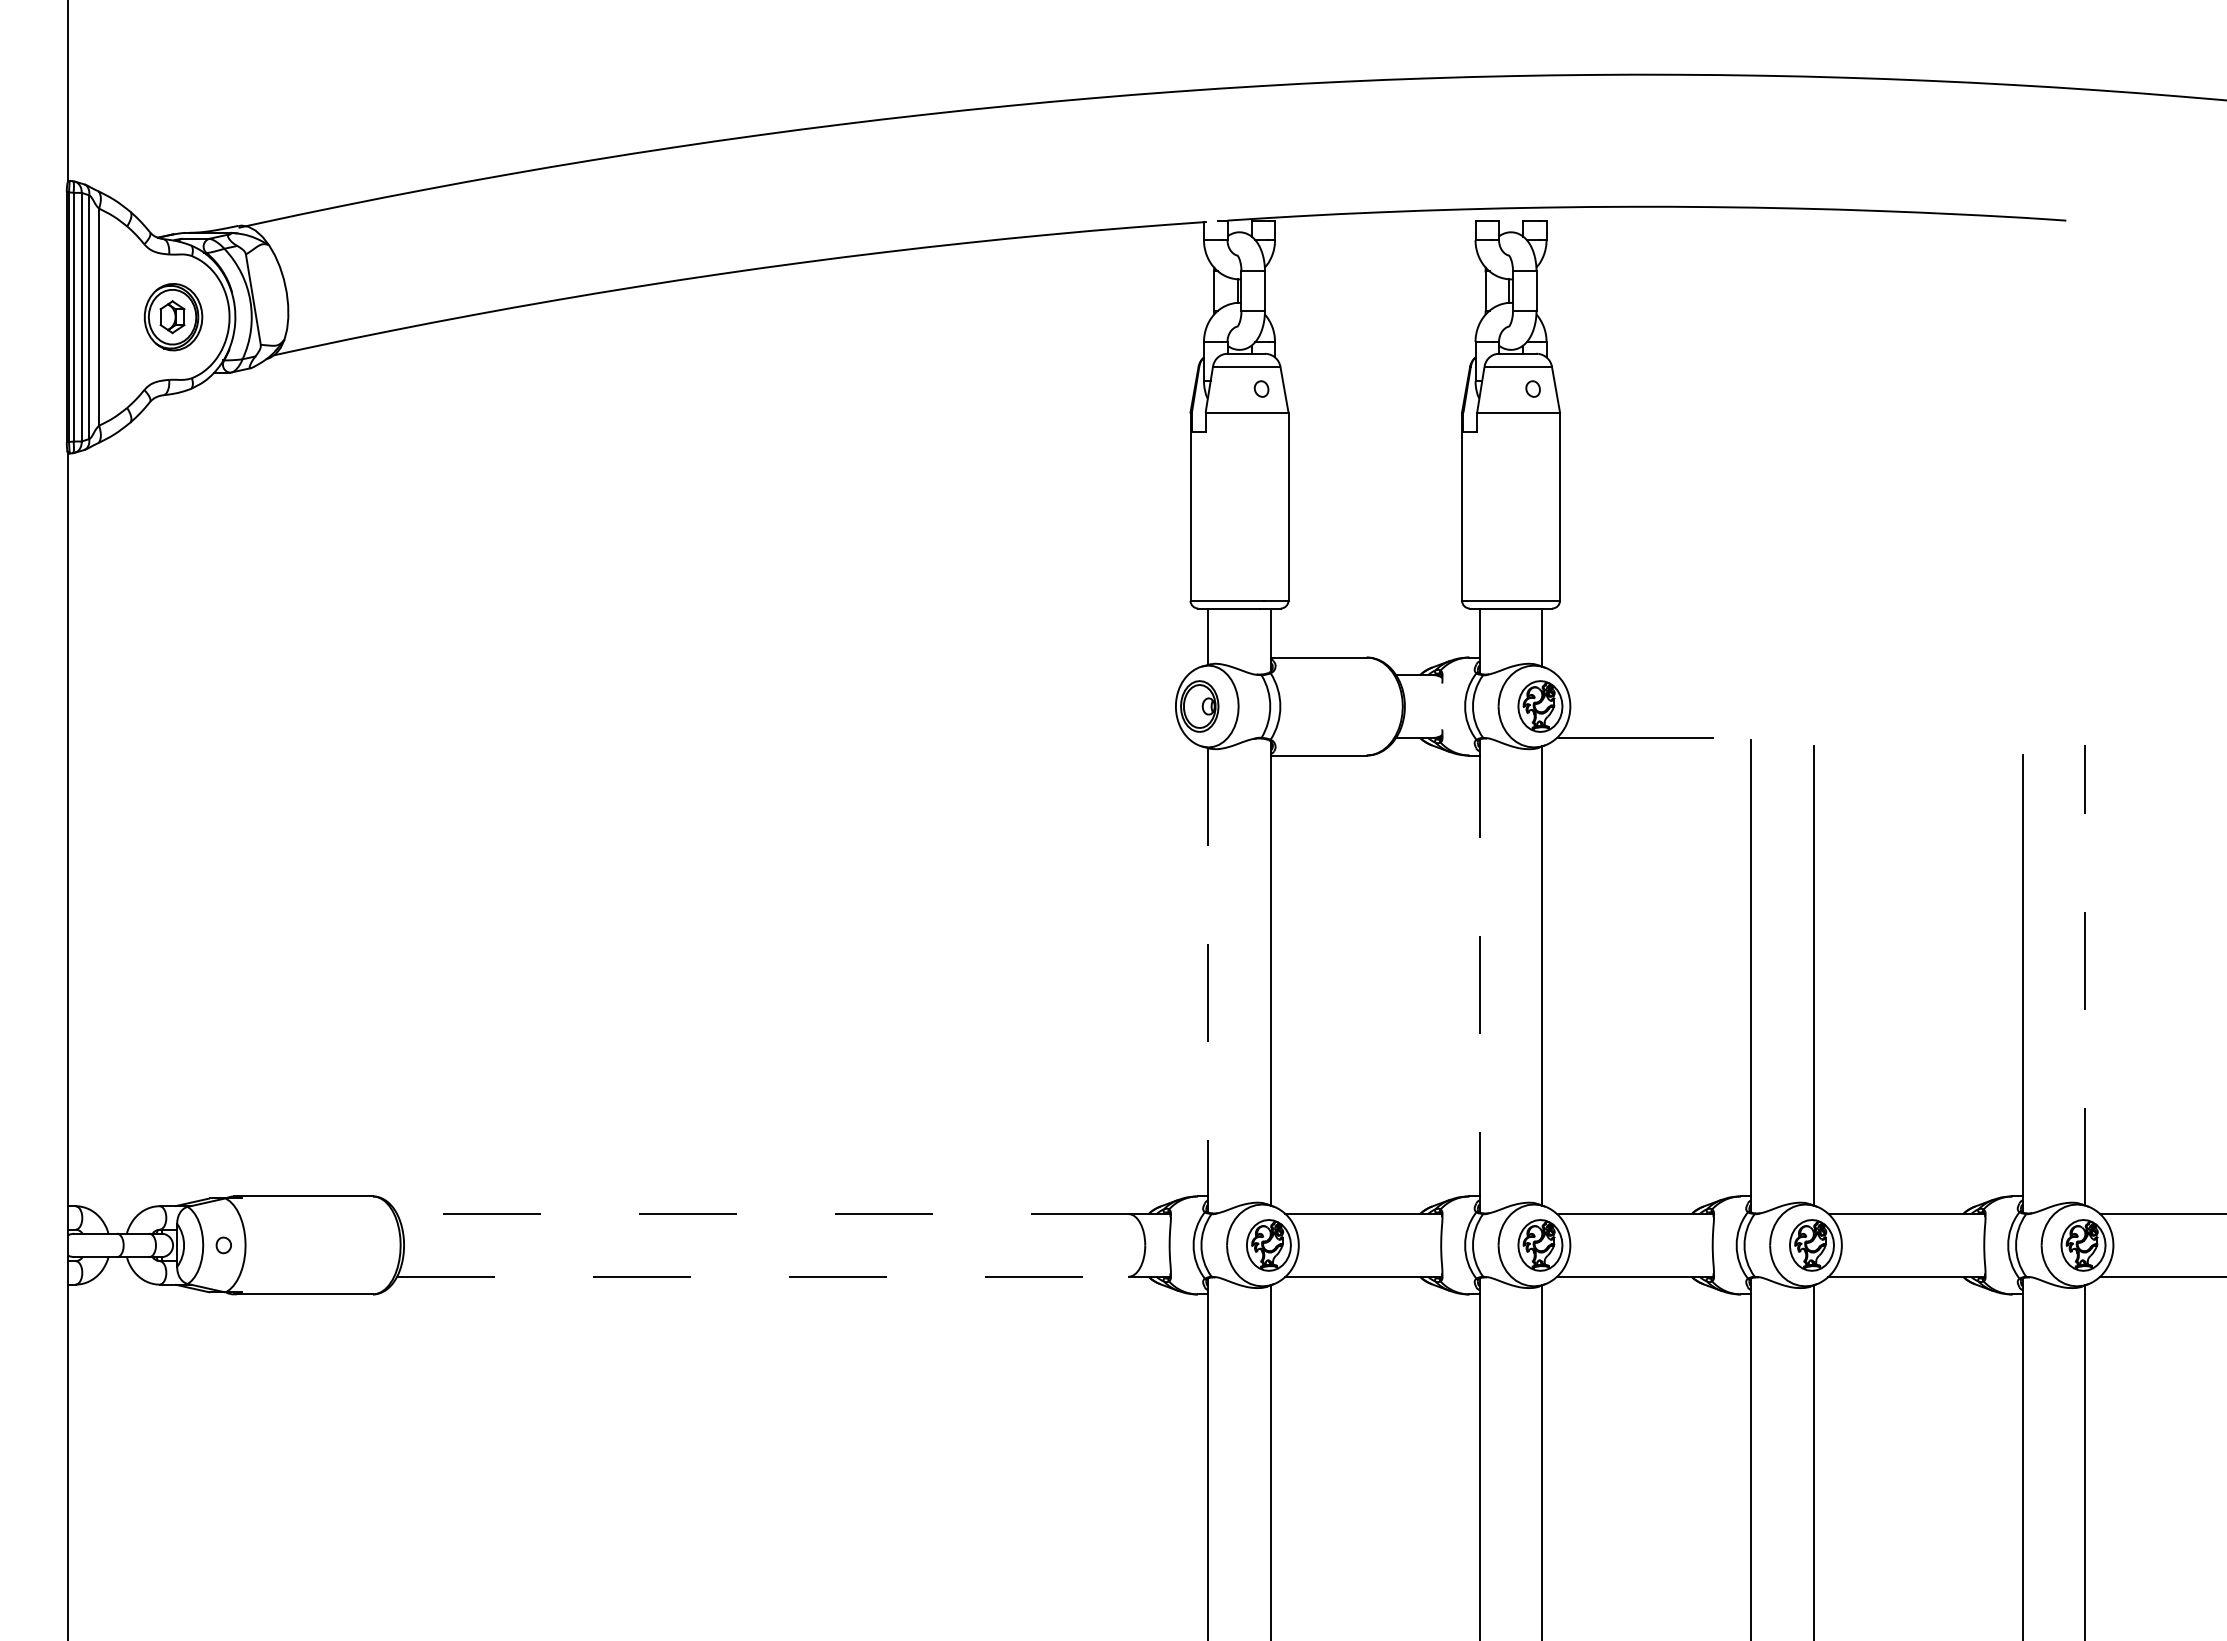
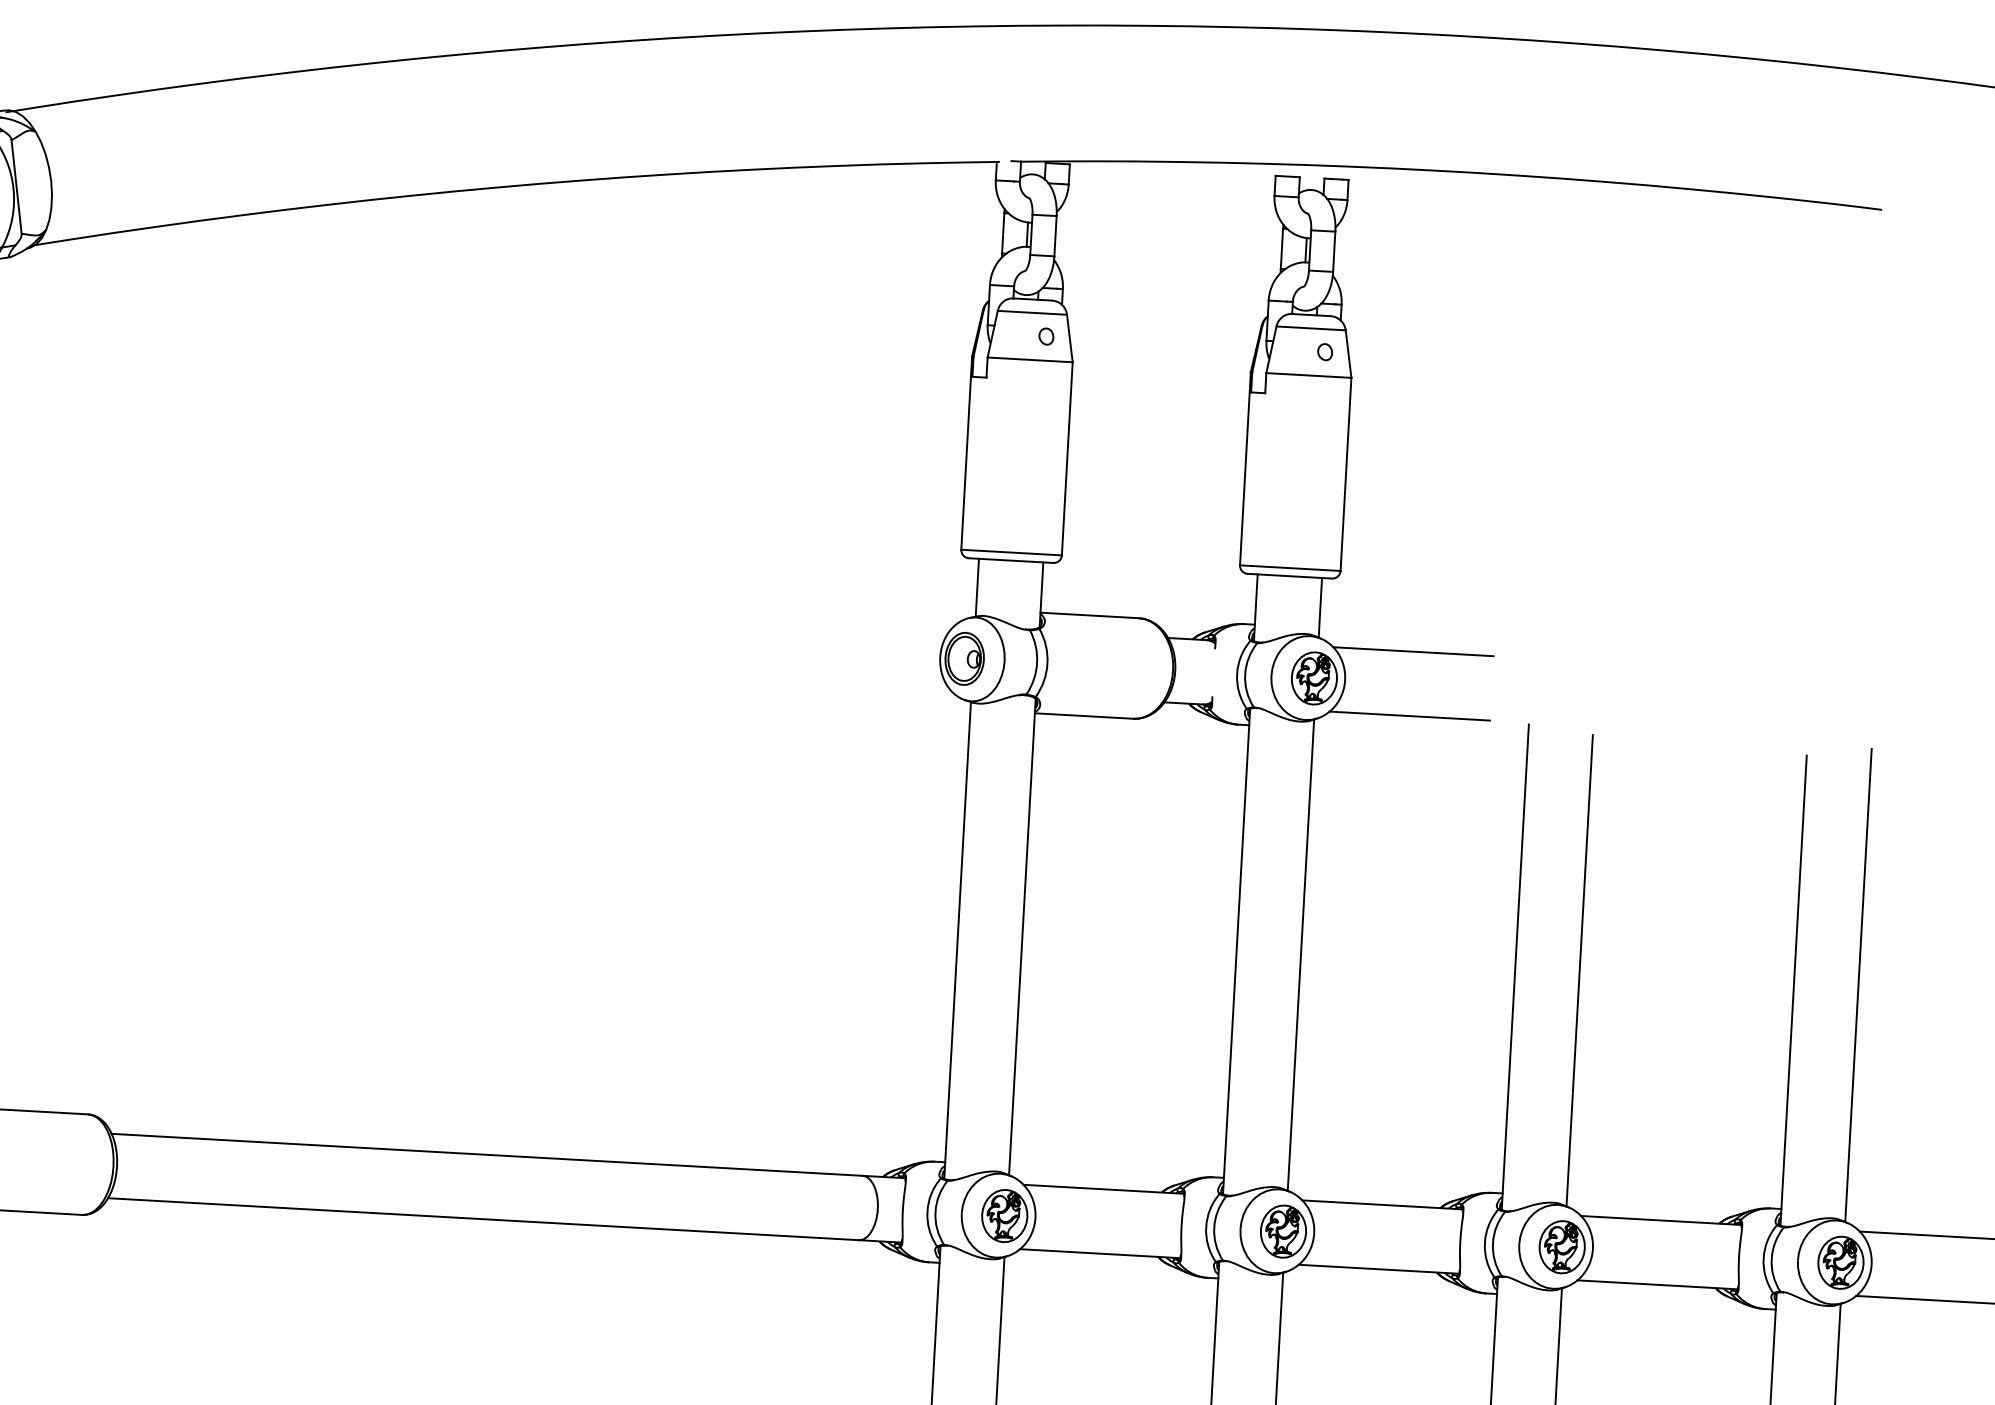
line: (1635, 675) -> (1413, 652), added
line: (2085, 974) -> (1858, 984), dashed -> solid
line: (1479, 976) -> (1236, 952), dashed -> solid
line: (1208, 980) -> (957, 940), dashed -> solid
line: (762, 1214) -> (486, 1155), dashed -> solid
line: (762, 1276) -> (483, 1218), dashed -> solid

